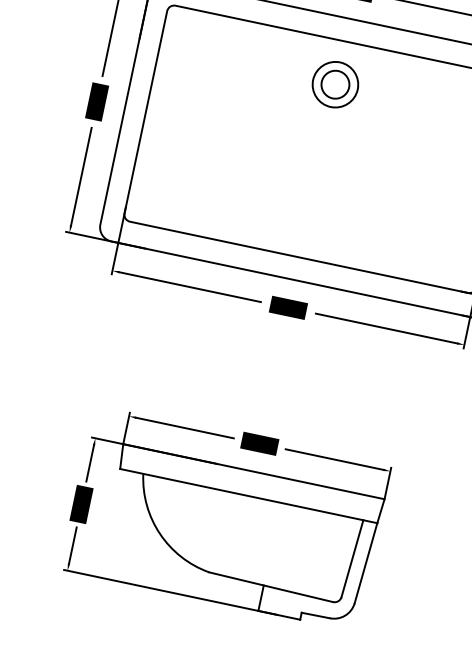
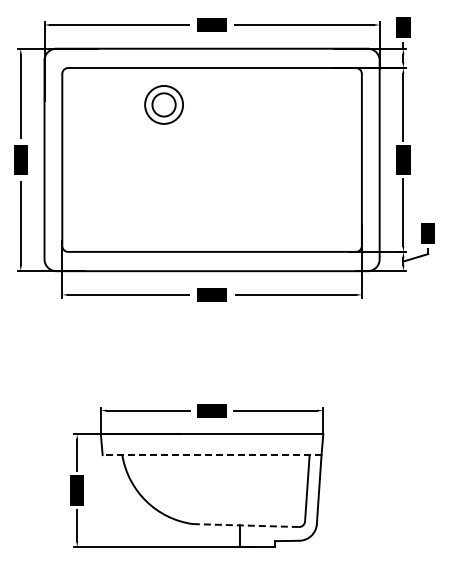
part: (334, 84) -> (163, 104), moved
line: (247, 496) -> (211, 455), solid -> dashed
line: (270, 587) -> (245, 525), solid -> dashed

